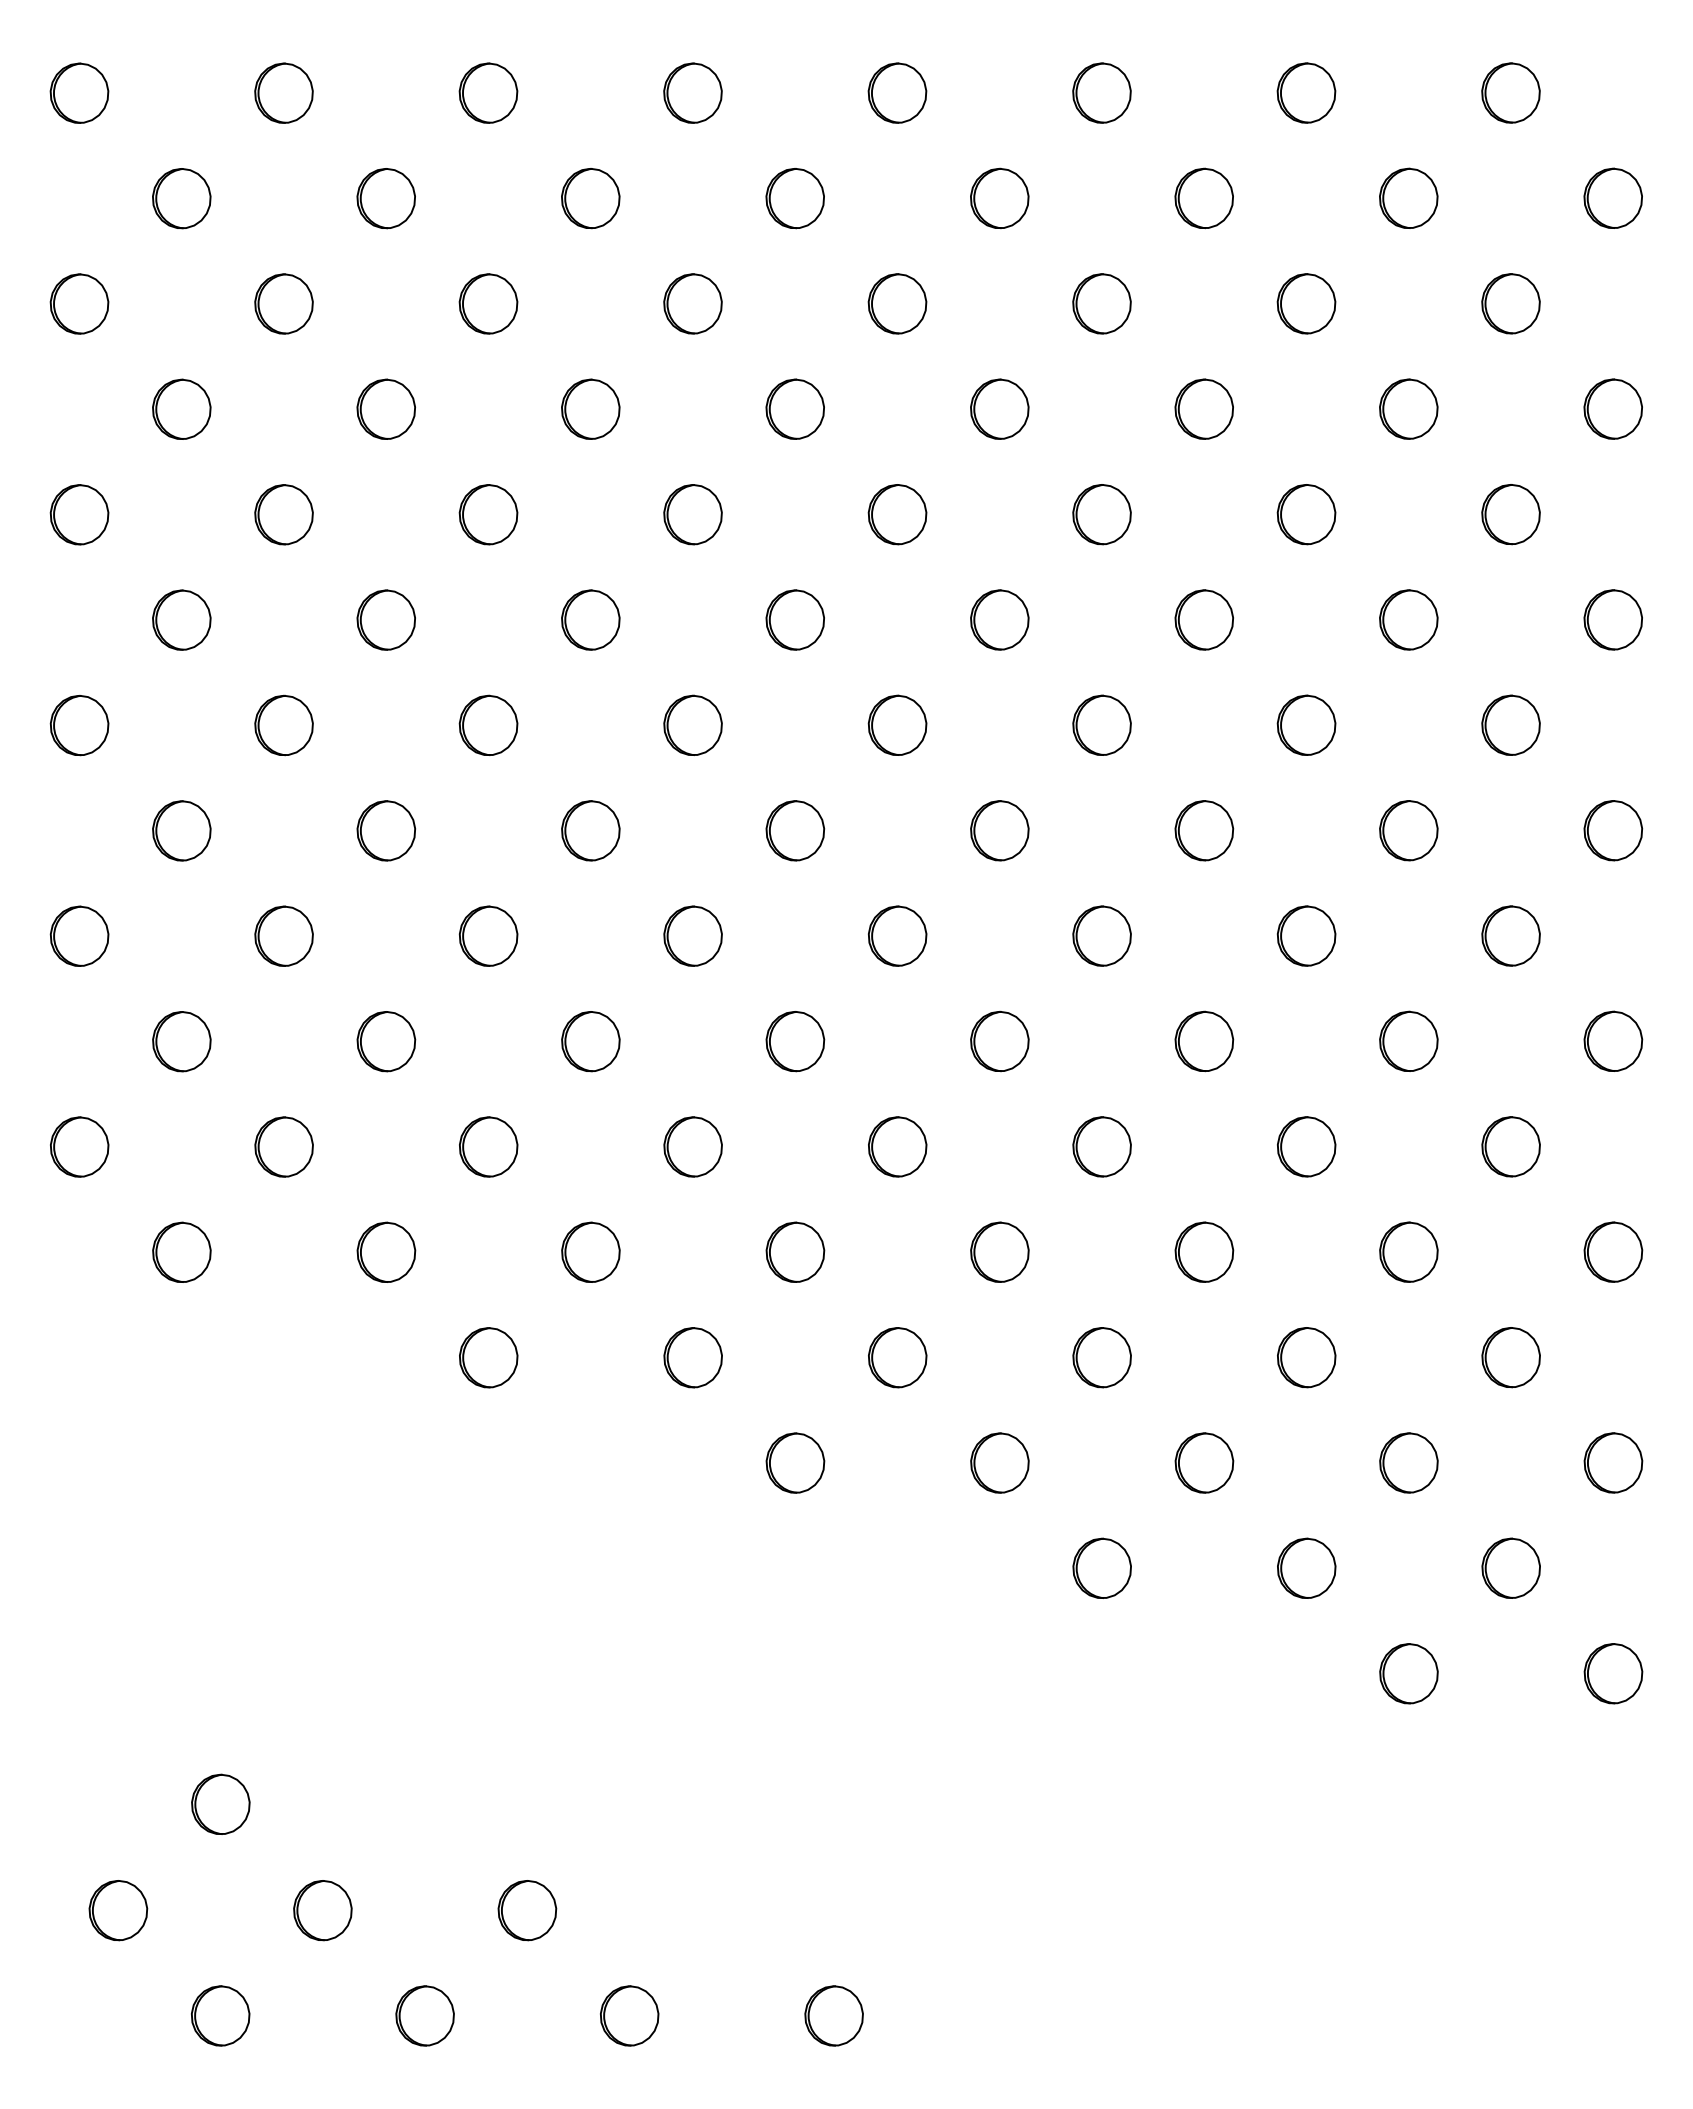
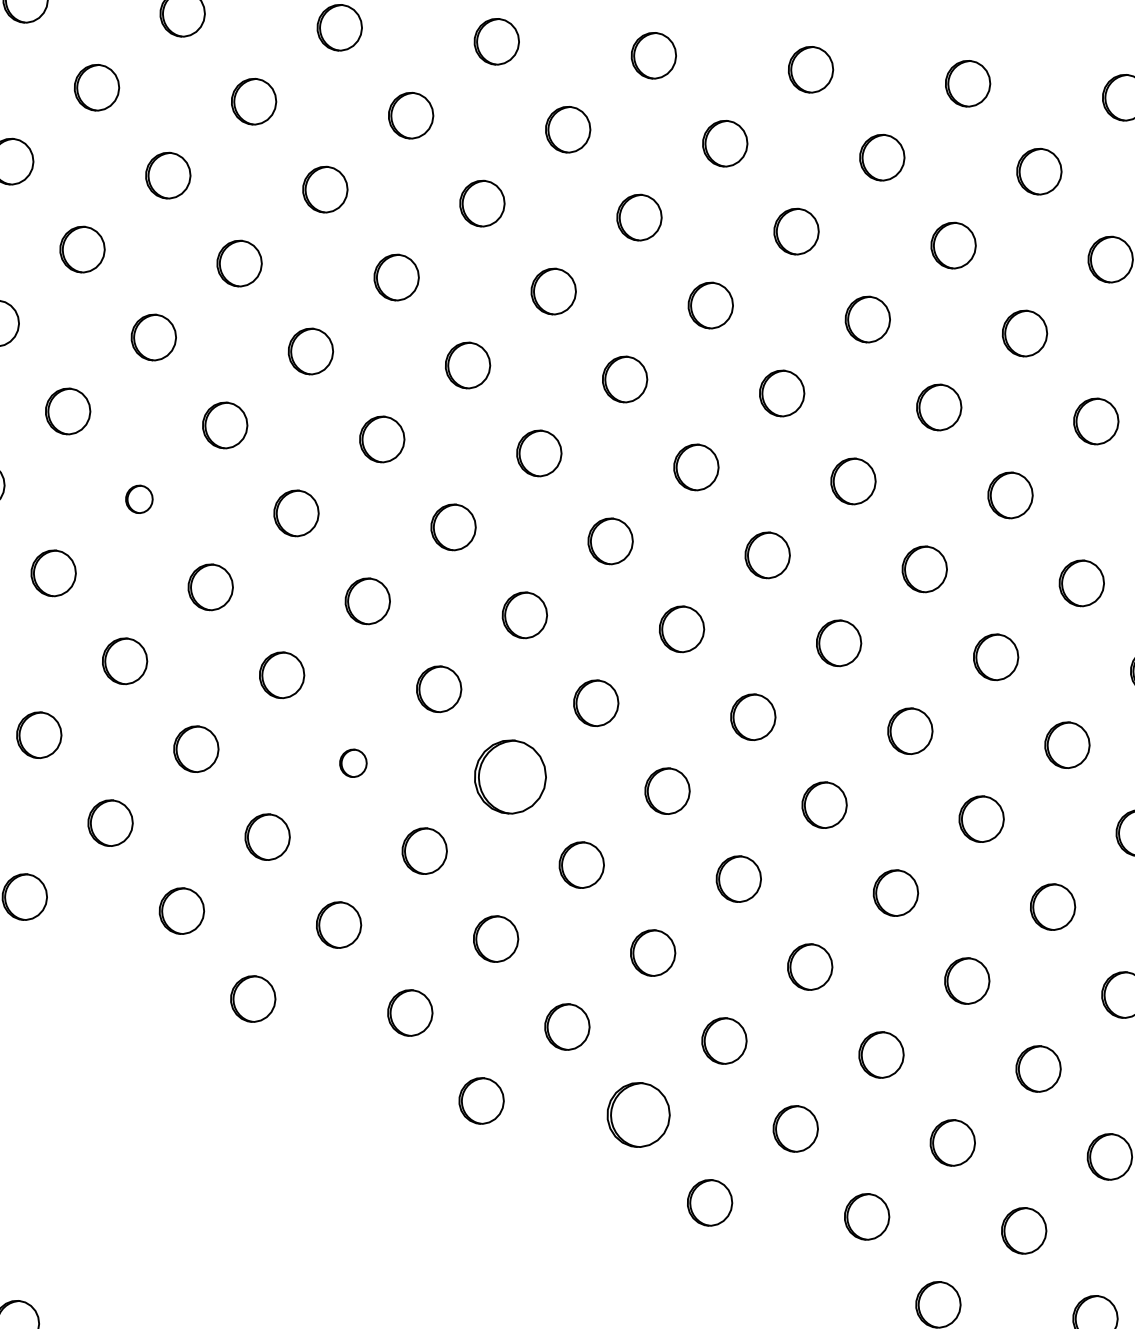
part: (283, 725) -> (138, 499), size x0.6
part: (590, 1041) -> (353, 763), size x0.6
part: (795, 1041) -> (510, 777), size x1.6
part: (999, 1462) -> (638, 1114), size x1.4

